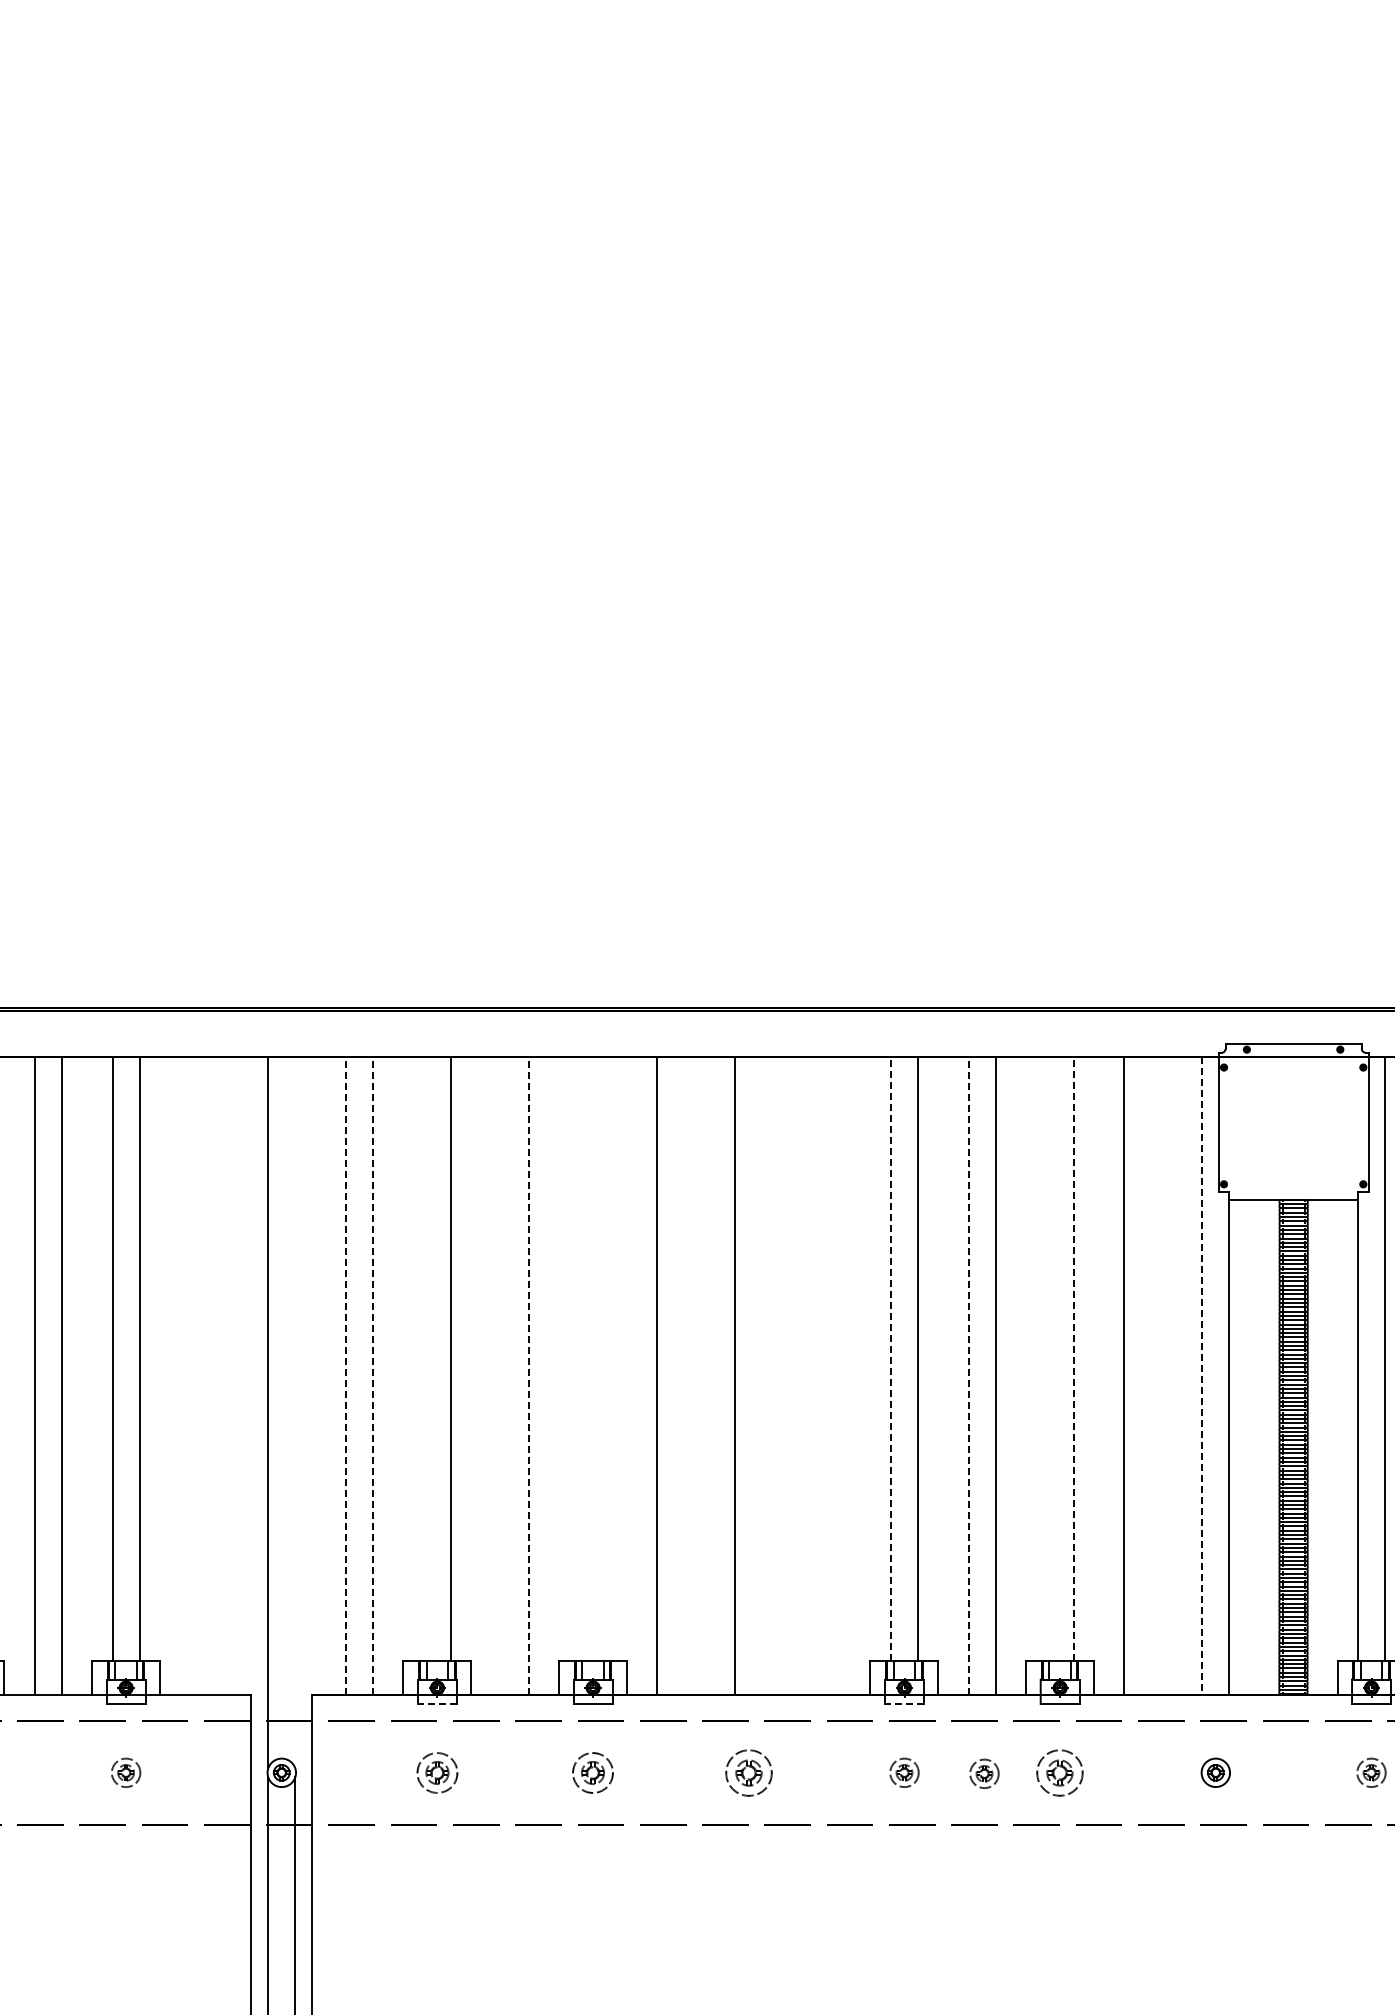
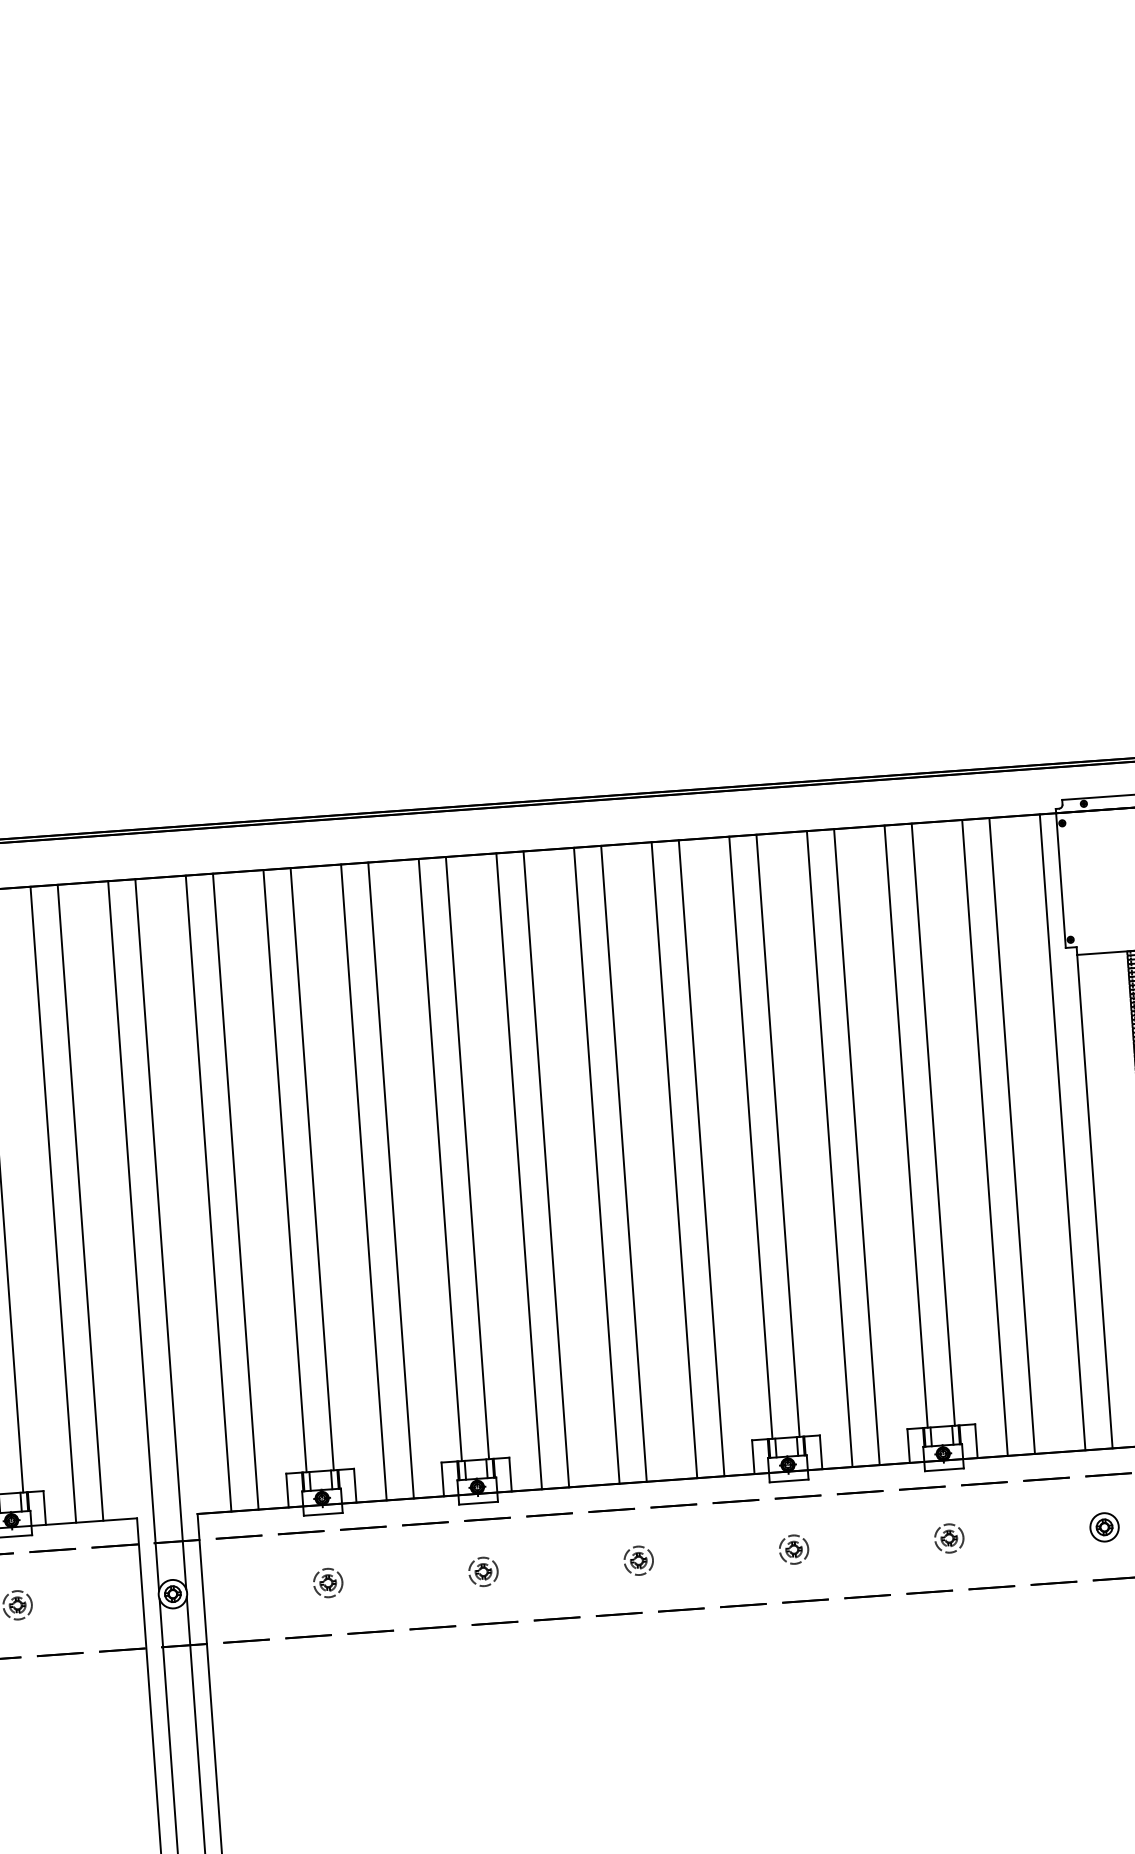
line: (423, 1358) -> (284, 1170), added
line: (579, 1358) -> (440, 1159), added
line: (606, 1358) -> (467, 1157), added
line: (890, 1358) -> (750, 1137), dashed -> solid
line: (1046, 1358) -> (906, 1126), added
line: (1073, 1358) -> (933, 1124), dashed -> solid
line: (190, 1375) -> (53, 1204), added
line: (217, 1375) -> (80, 1202), added
line: (346, 1375) -> (209, 1193), dashed -> solid
line: (373, 1375) -> (236, 1191), dashed -> solid
line: (501, 1375) -> (363, 1182), added
line: (528, 1375) -> (390, 1180), dashed -> solid
line: (684, 1375) -> (546, 1169), added
line: (762, 1375) -> (624, 1163), added
line: (813, 1375) -> (674, 1159), added
line: (840, 1375) -> (701, 1157), added
line: (968, 1375) -> (829, 1148), dashed -> solid
line: (1151, 1375) -> (1012, 1135), added
line: (1202, 1375) -> (1062, 1132), dashed -> solid
line: (295, 1412) -> (160, 1233), added
line: (436, 1703) -> (322, 1513), dashed -> solid
line: (903, 1703) -> (788, 1480), dashed -> solid
part: (437, 1772) -> (328, 1582), size x0.71
part: (593, 1772) -> (483, 1571), size x0.71
part: (748, 1772) -> (638, 1560), size x0.62
part: (1060, 1772) -> (949, 1538), size x0.62
part: (984, 1773) -> (873, 1544), removed

